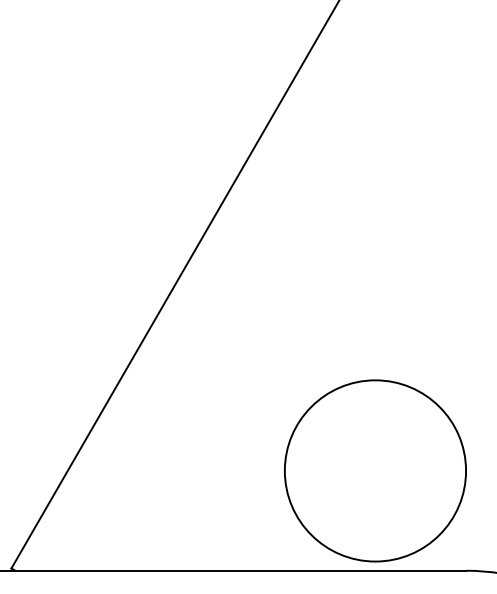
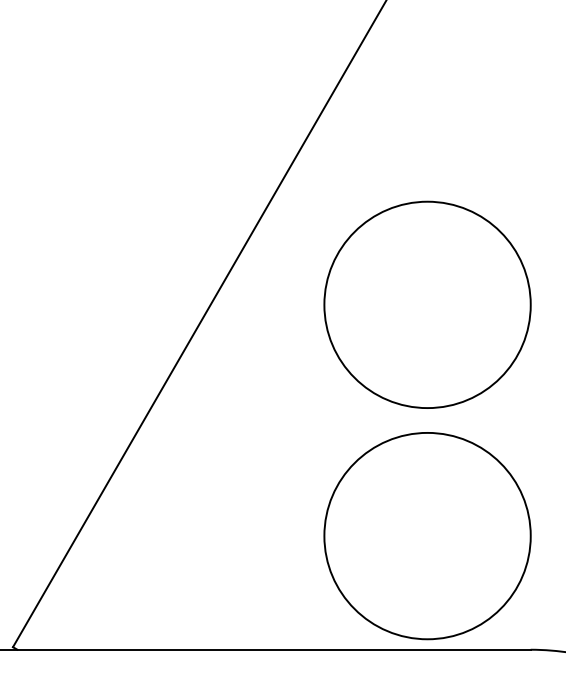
circle: (375, 267) -> (427, 304), added

